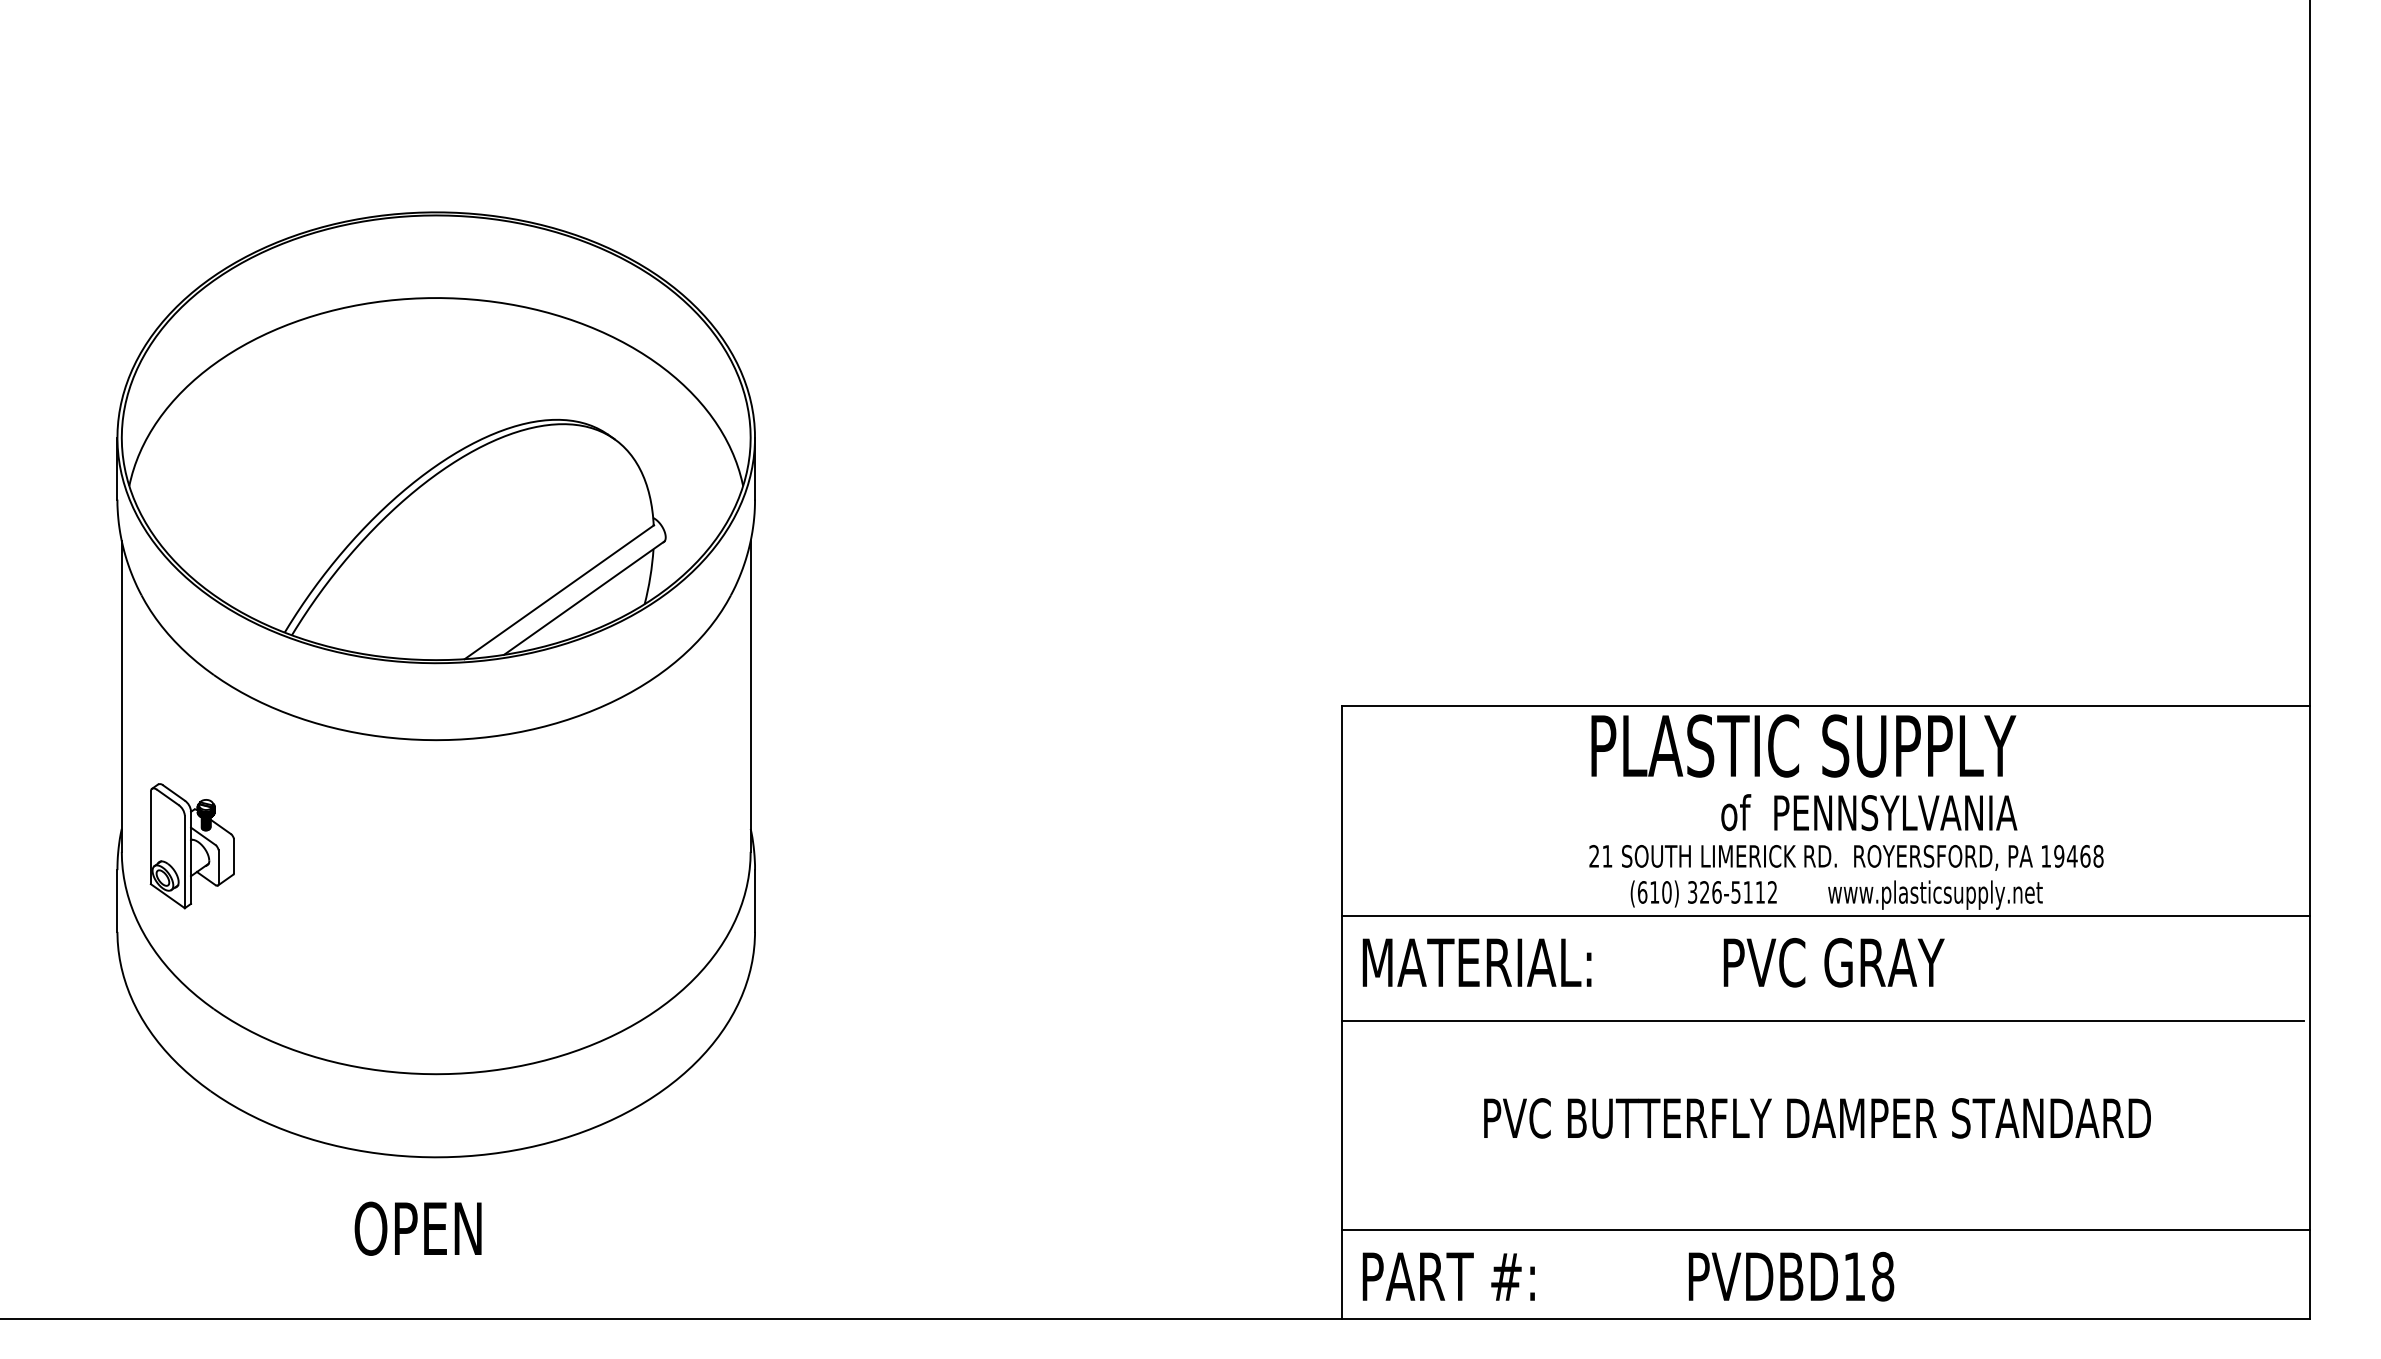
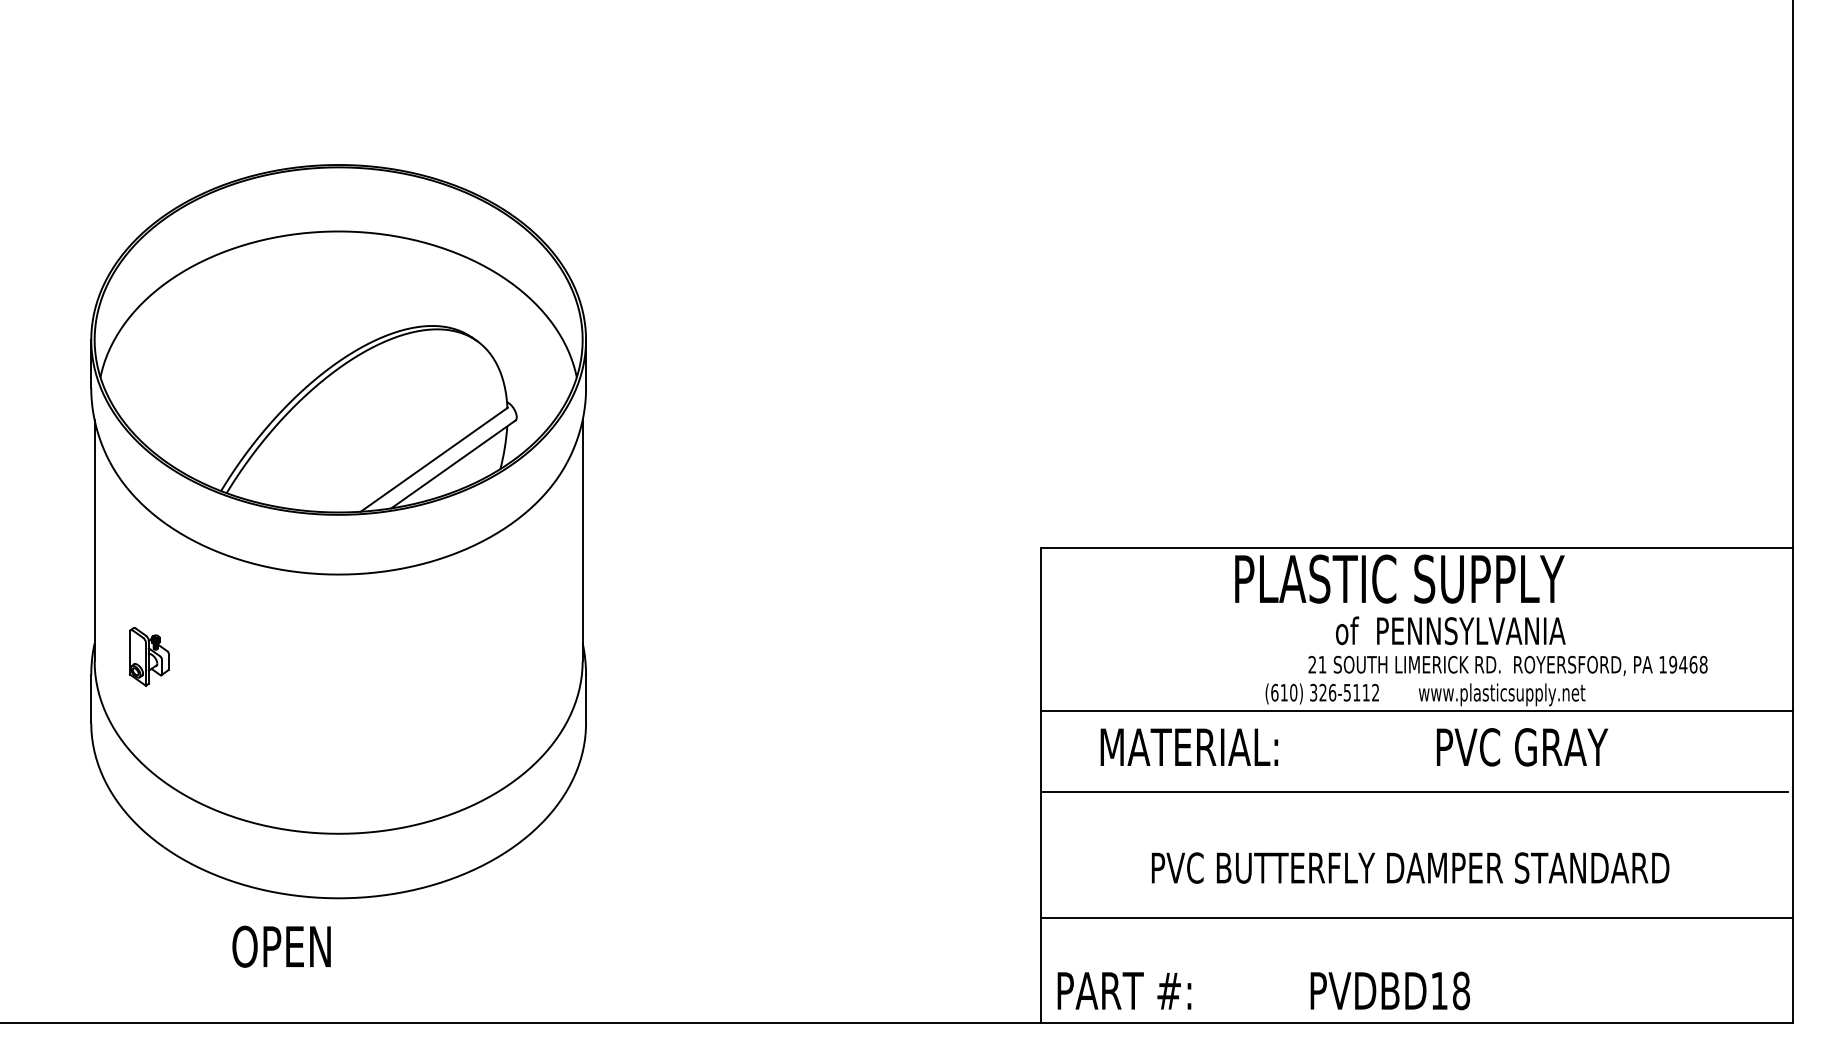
part: (192, 845) -> (149, 656), size x0.6
text: (1845, 857) -> (1507, 665), moved
text: (1477, 961) -> (1189, 746), moved
text: (1834, 962) -> (1522, 747), moved
text: (417, 1228) -> (281, 946), moved
line: (1825, 1229) -> (1416, 917), moved

